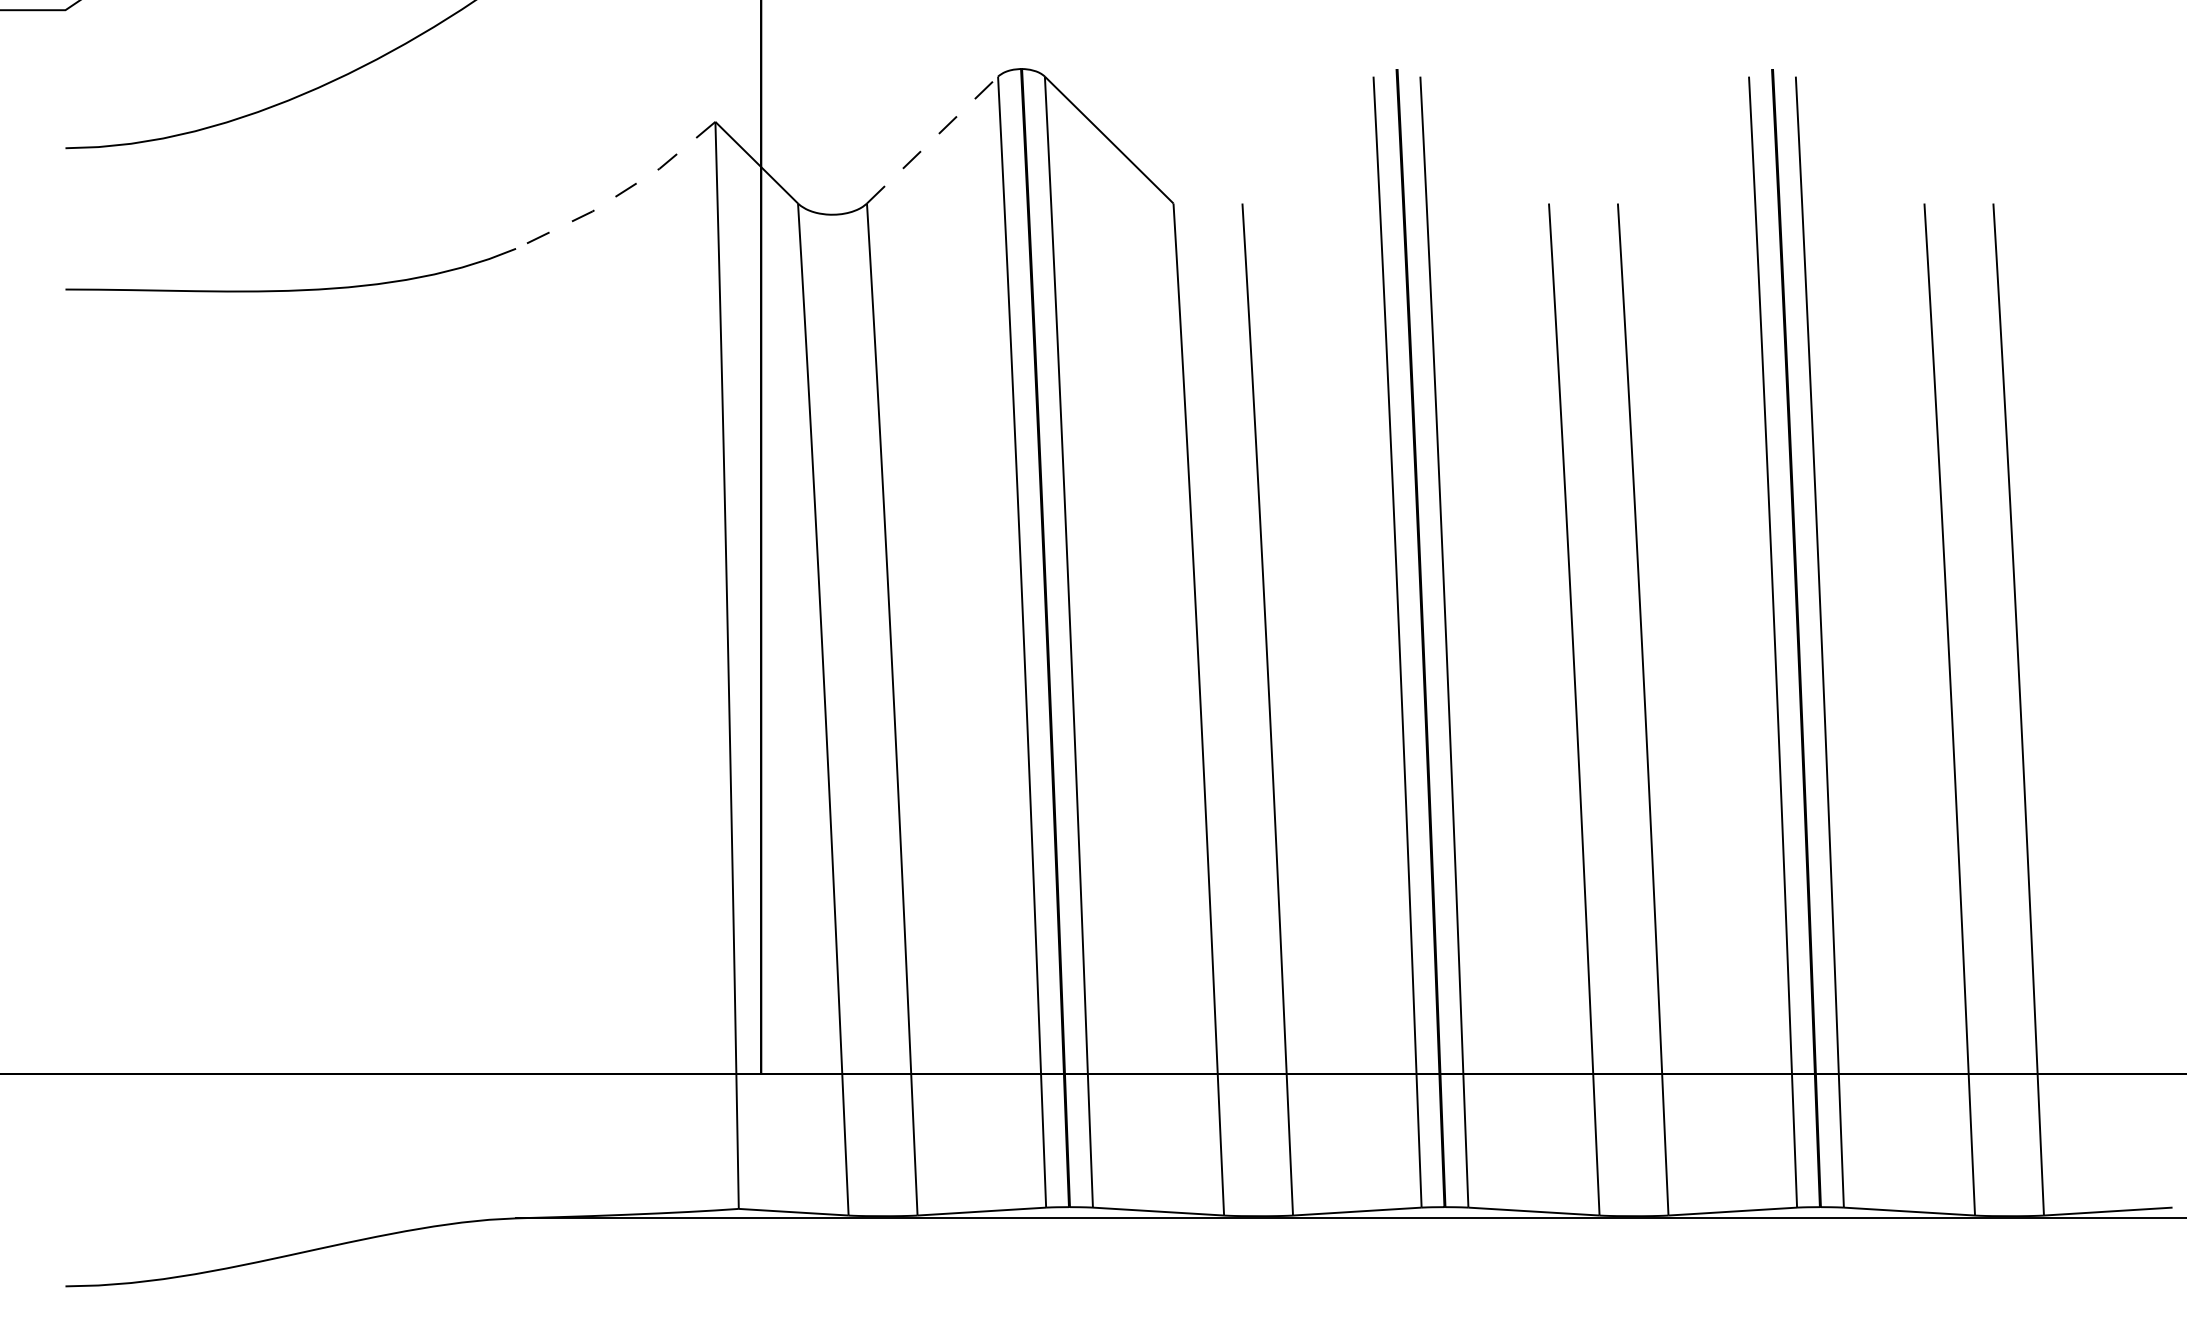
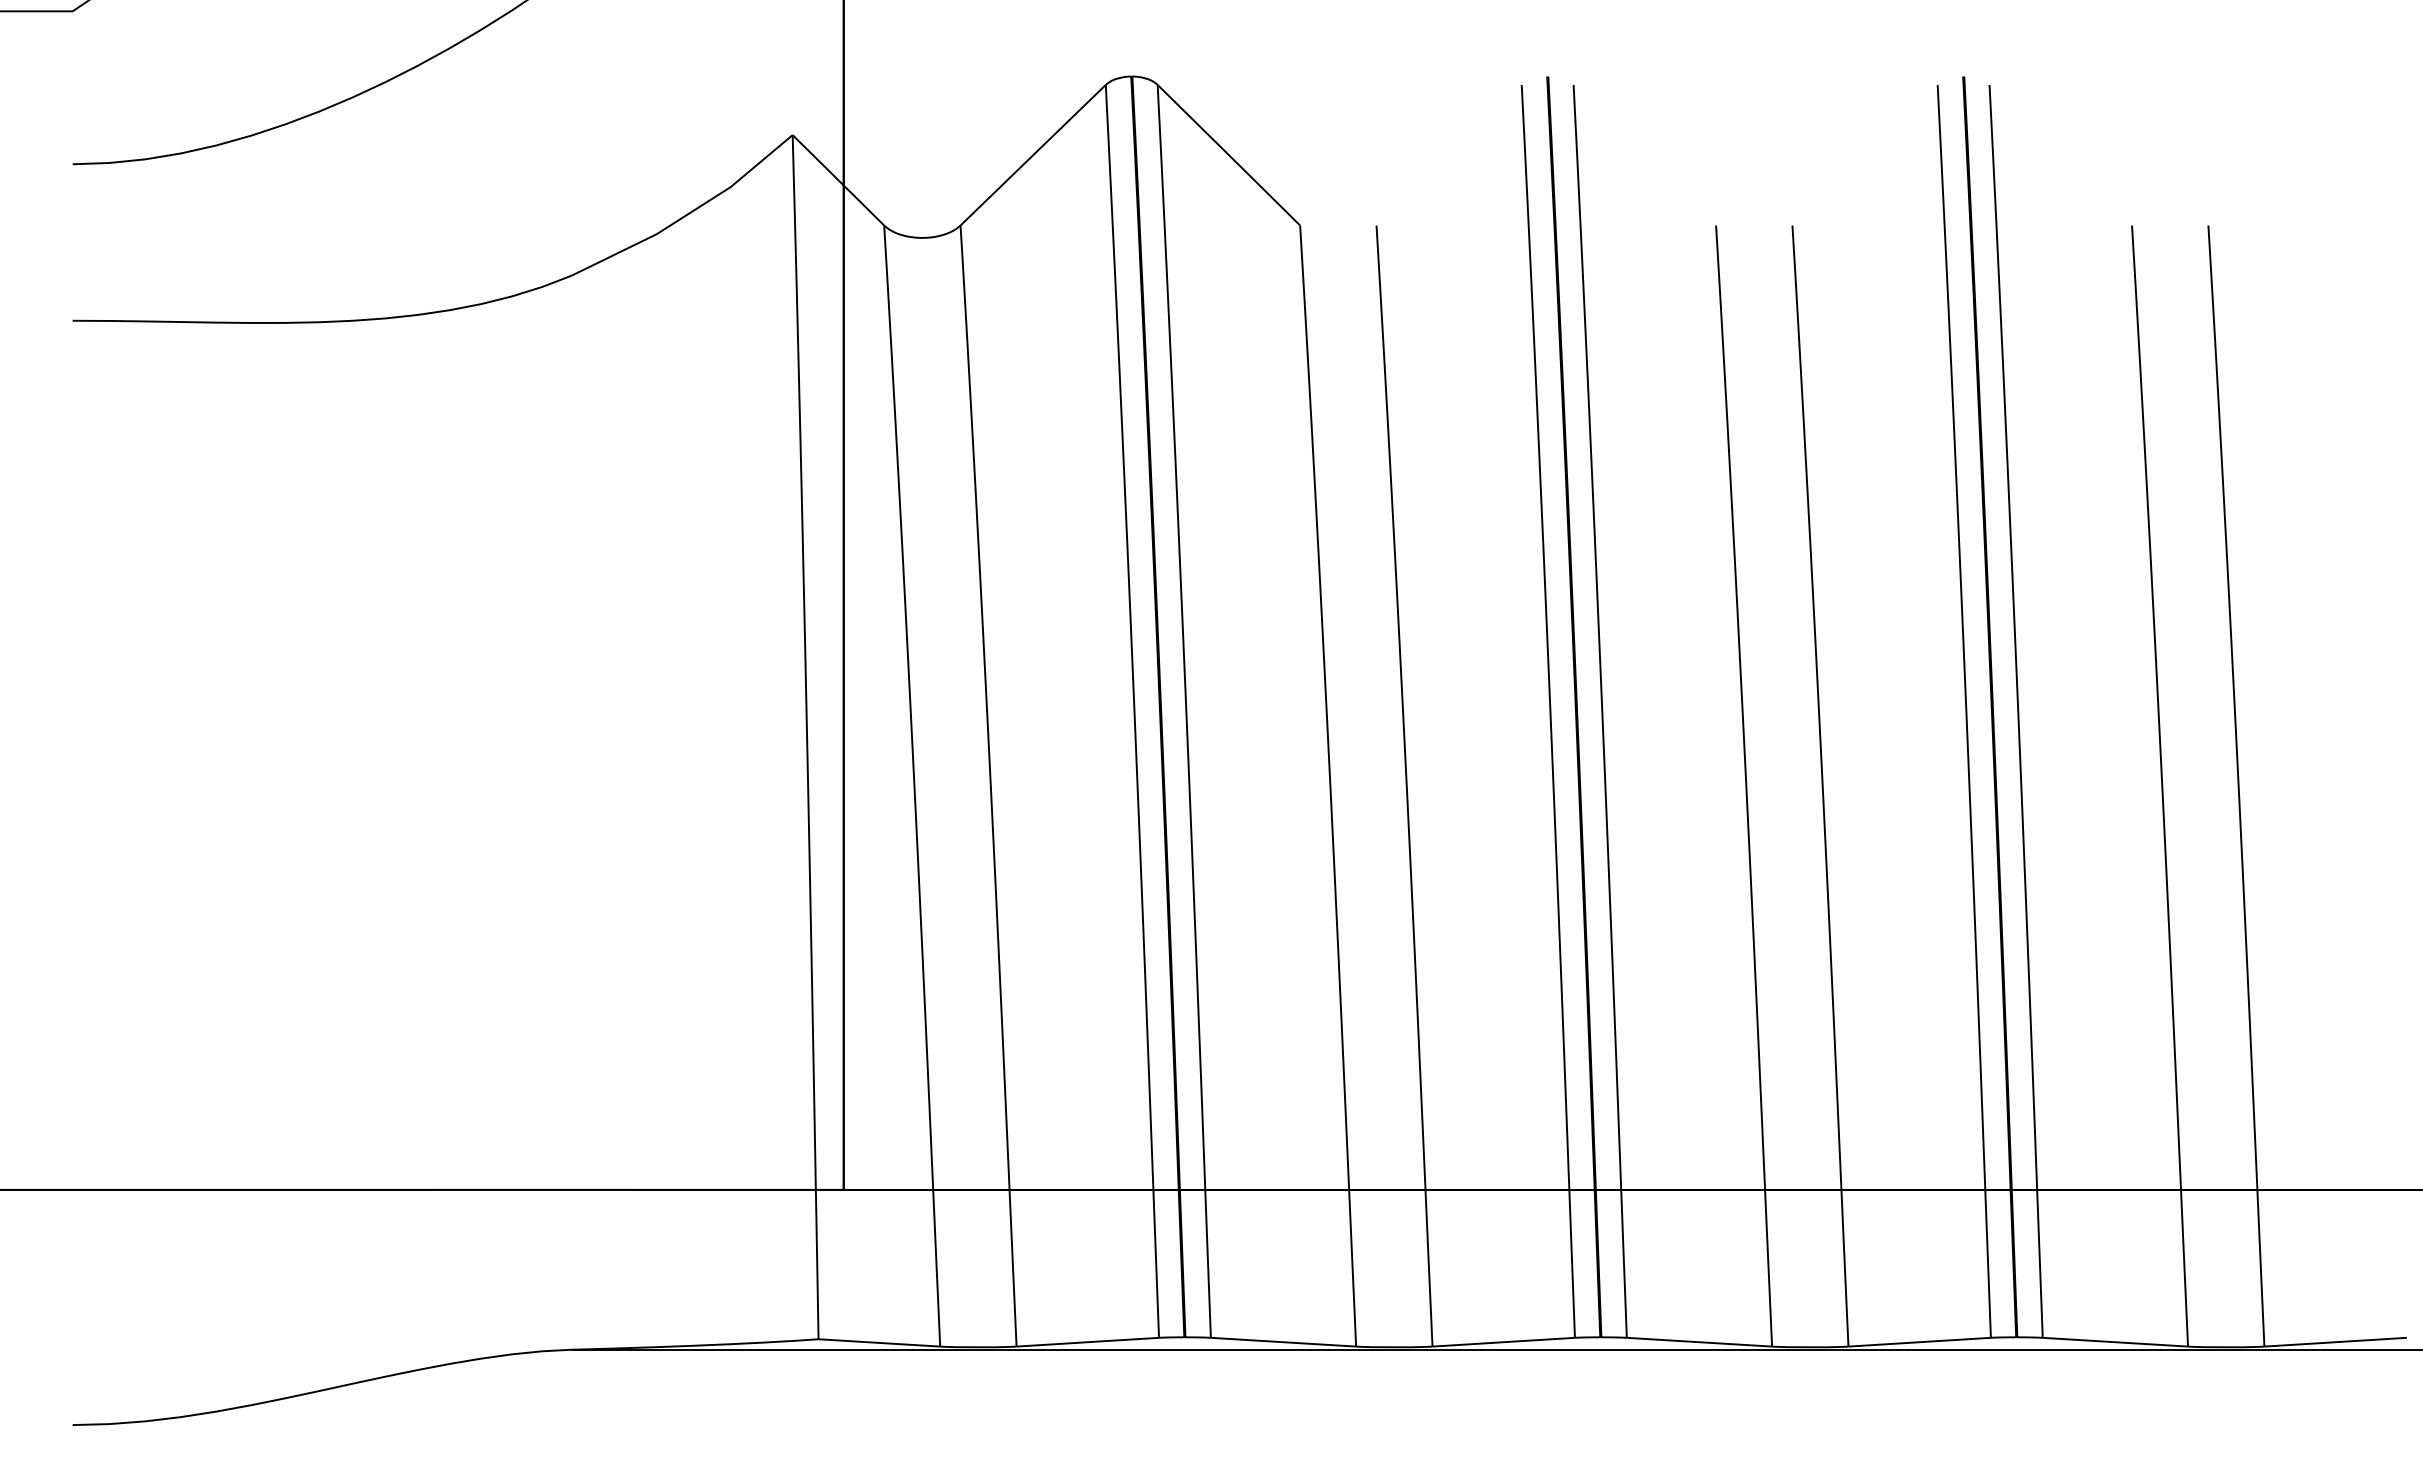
line: (931, 140) -> (1032, 155), dashed -> solid
line: (620, 193) -> (687, 214), dashed -> solid

